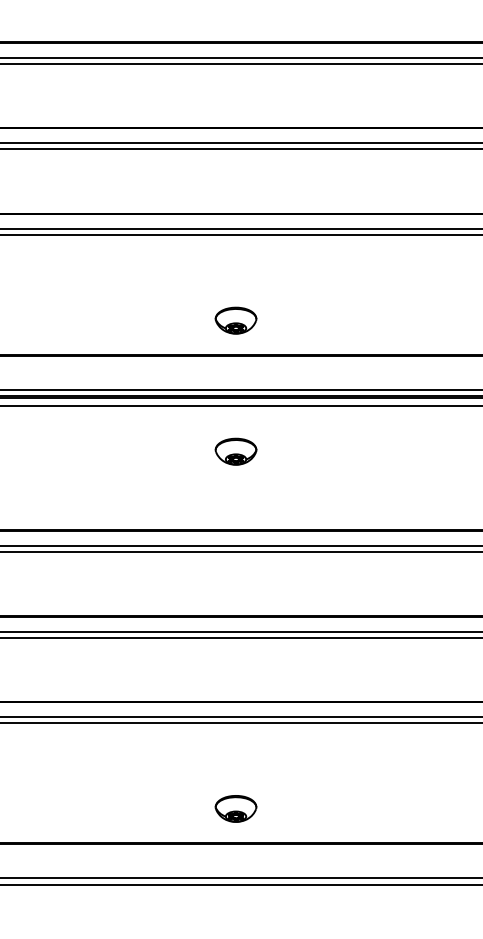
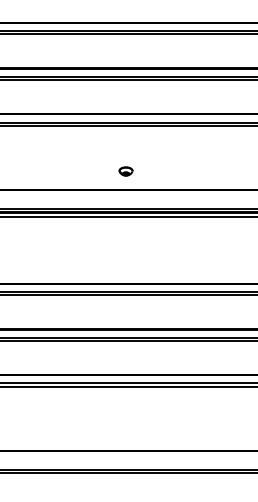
part: (234, 320) -> (125, 171), size x0.6
part: (234, 451) -> (125, 241), removed
part: (234, 809) -> (125, 432), removed

